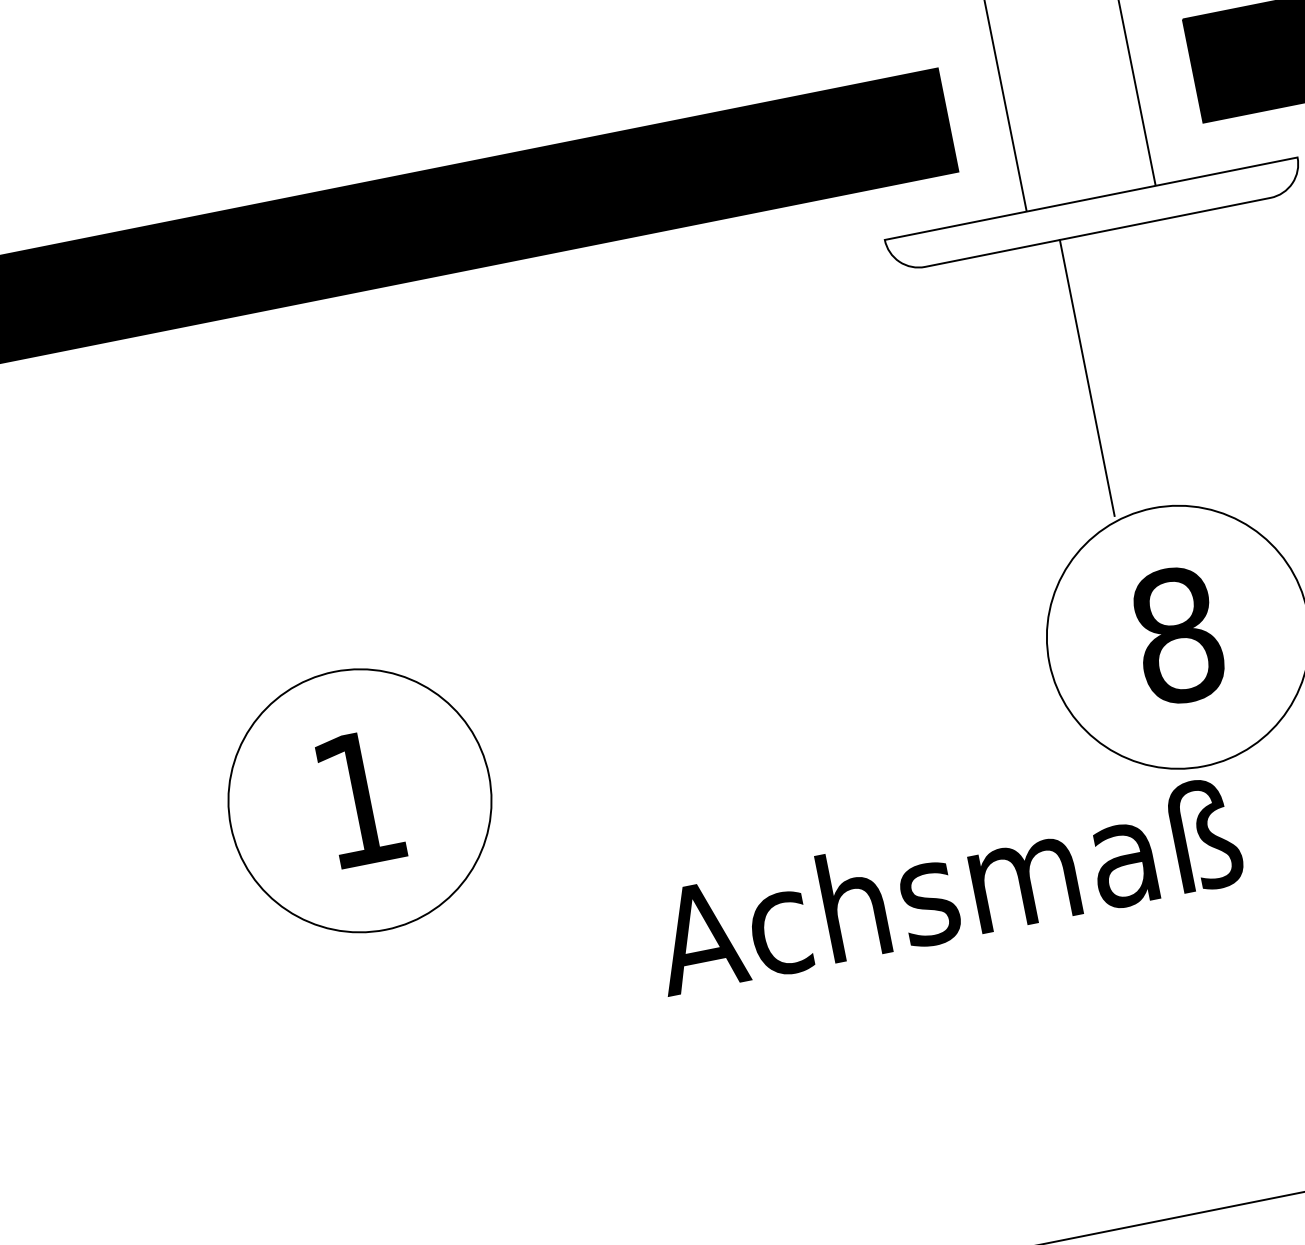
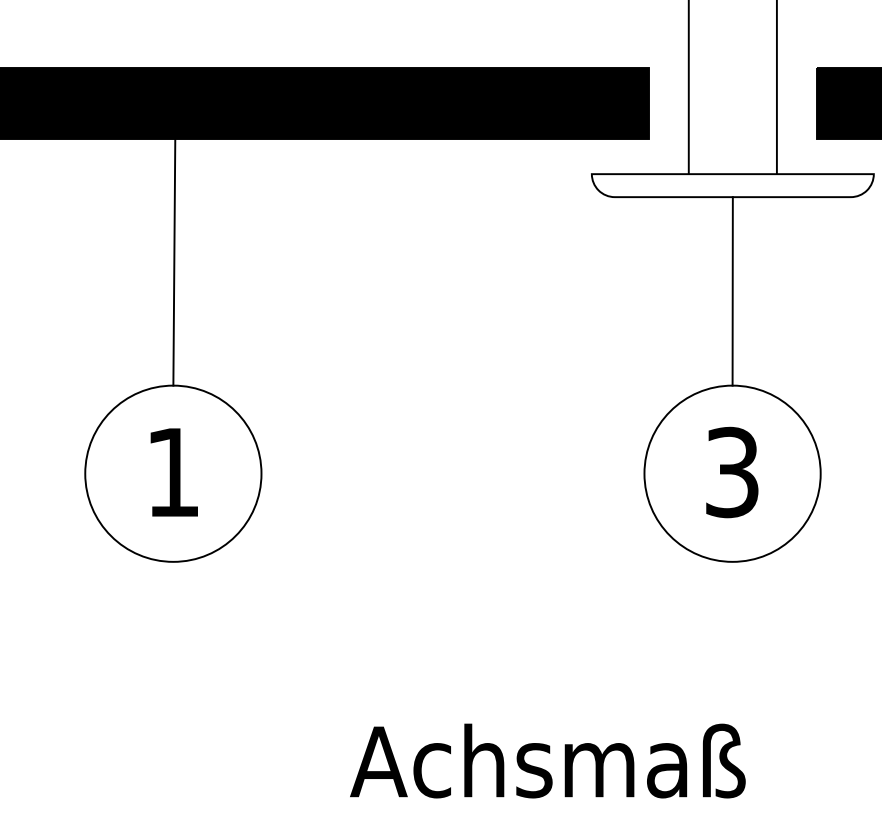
line: (1086, 378) -> (732, 291), moved
line: (299, 489) -> (174, 261), added
text: (1177, 635) -> (732, 472), 8 -> 3
text: (946, 885) -> (547, 760), moved

